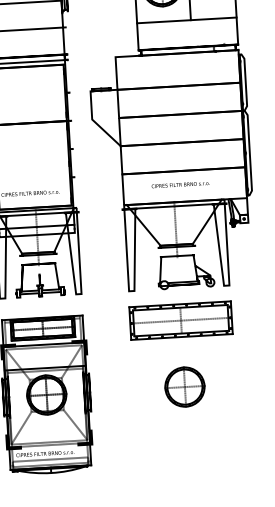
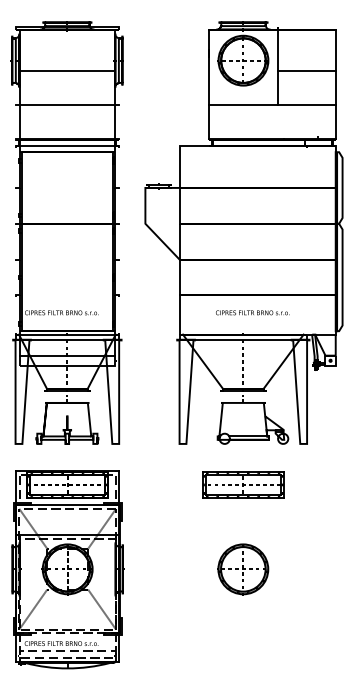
part: (181, 320) -> (243, 484), size x0.62

